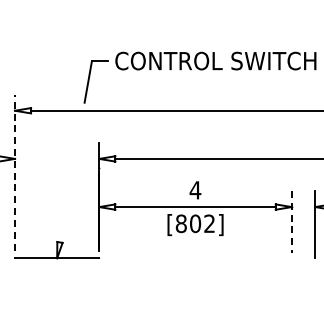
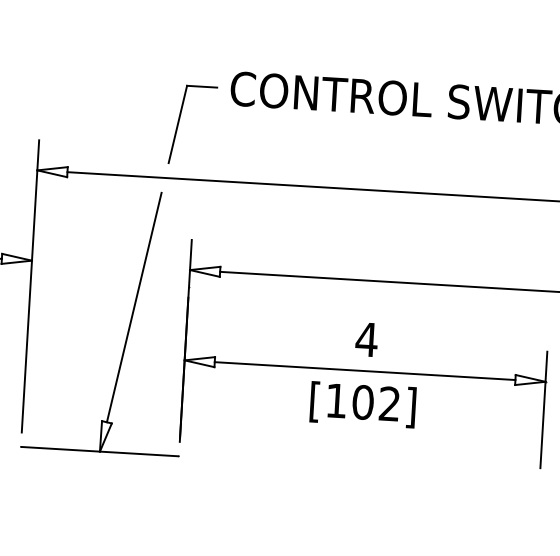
line: (15, 172) -> (31, 286), dashed -> solid
line: (70, 180) -> (133, 307), added
line: (291, 222) -> (543, 410), dashed -> solid
text: (180, 223) -> (335, 400), [802] -> [102]

